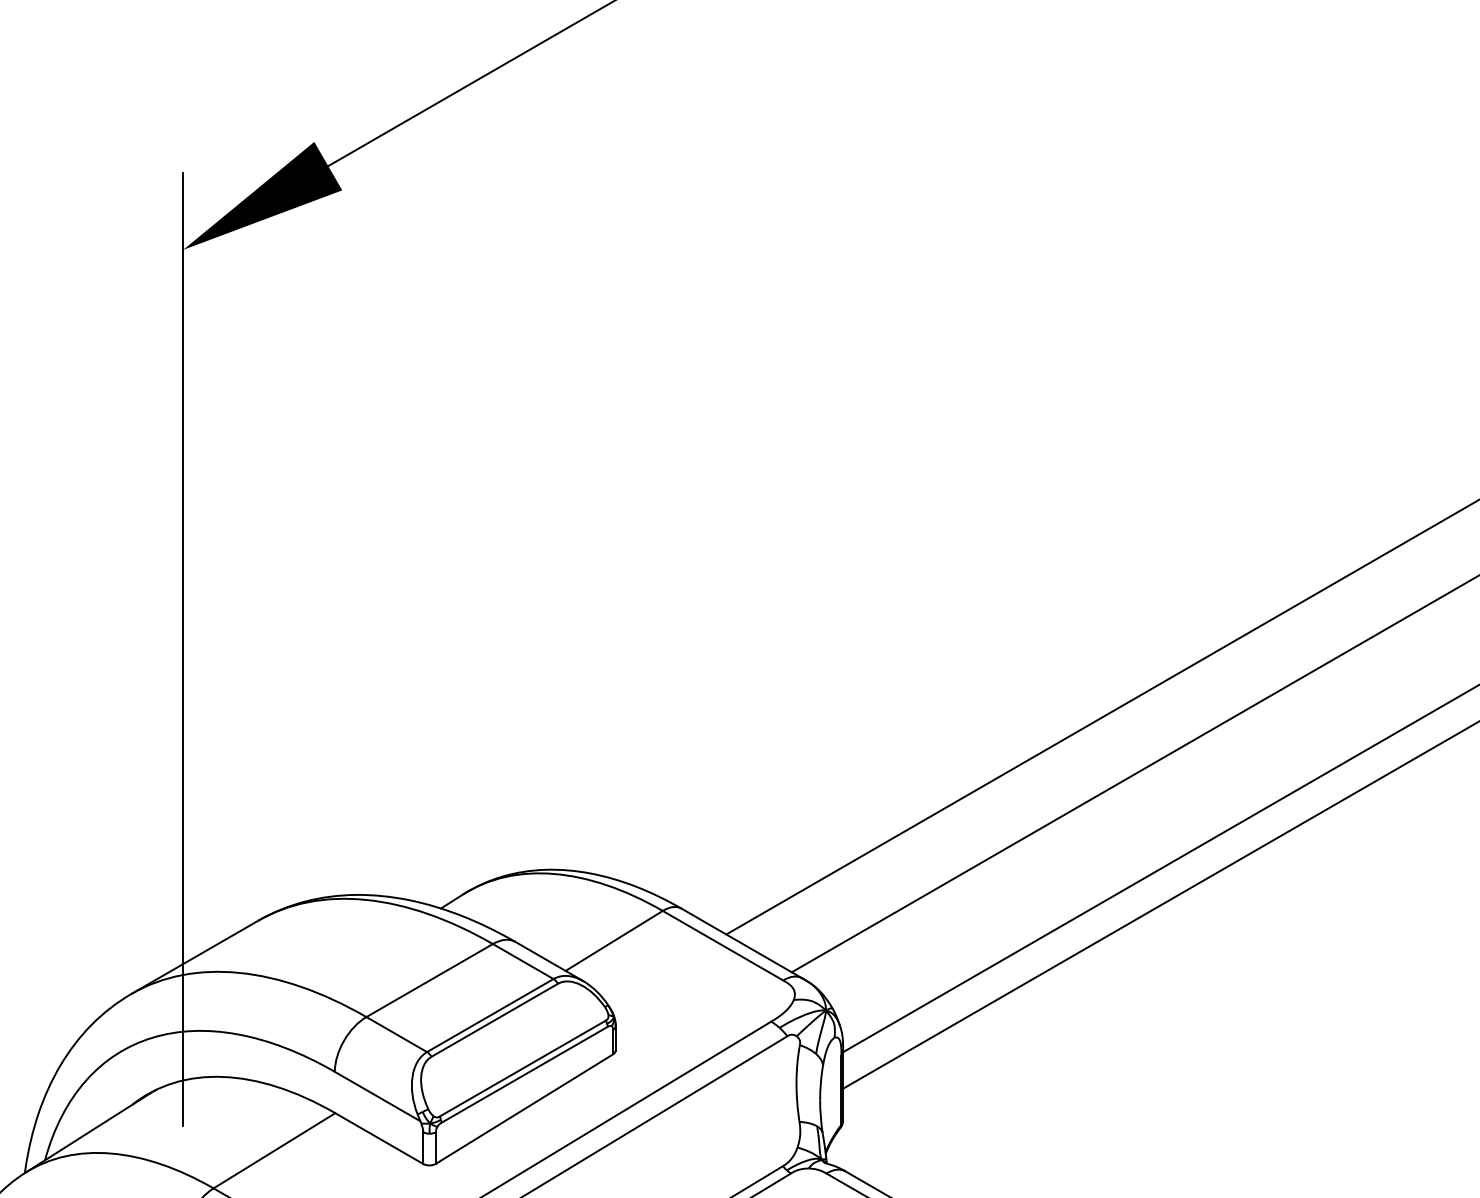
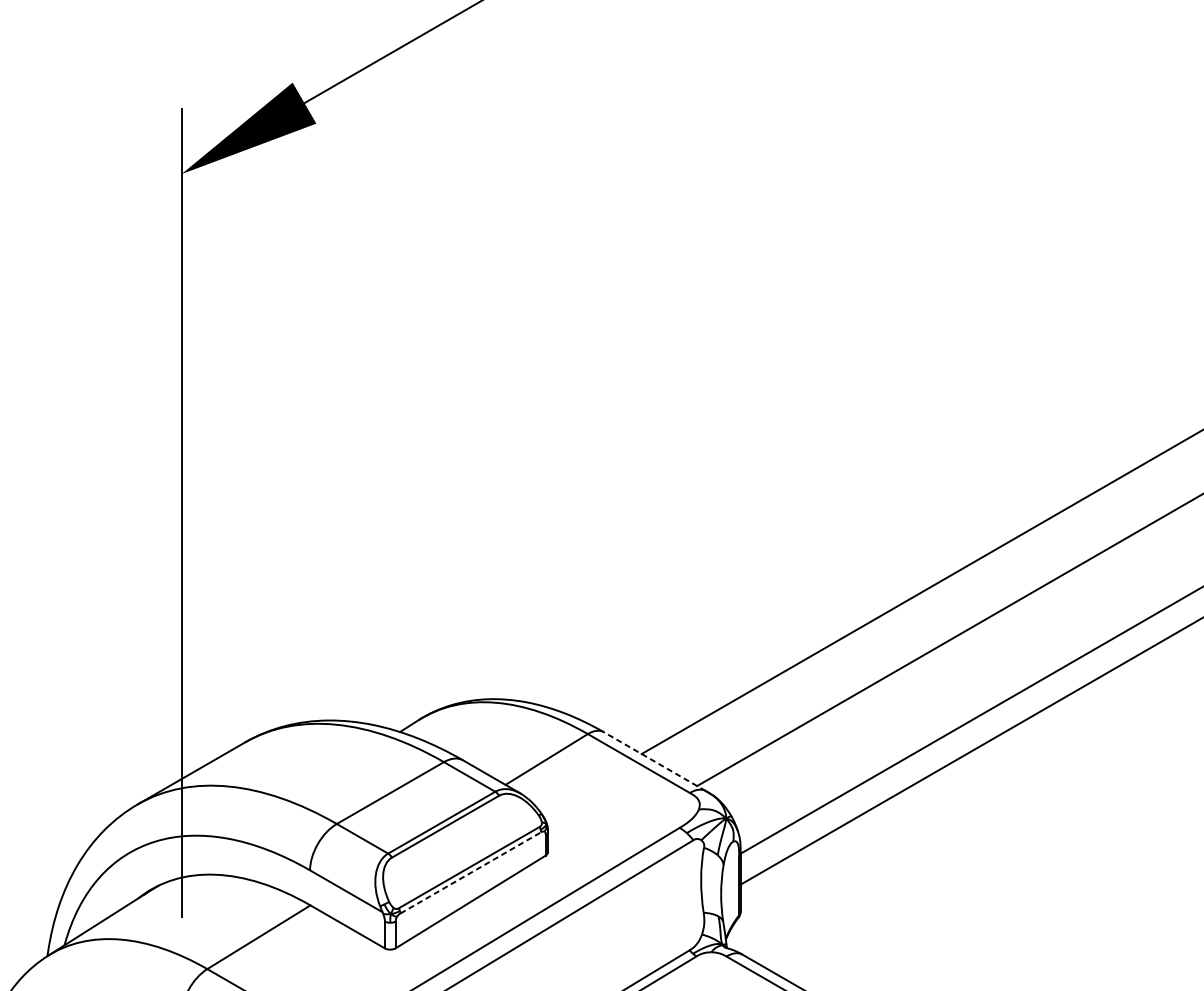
line: (741, 943) -> (654, 761), solid -> dashed
line: (524, 1074) -> (470, 872), solid -> dashed

